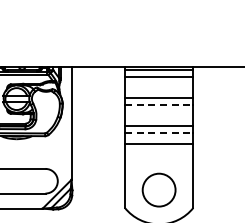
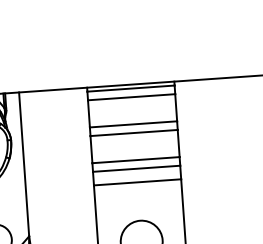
line: (159, 104) -> (134, 132), dashed -> solid
line: (159, 132) -> (137, 168), dashed -> solid

